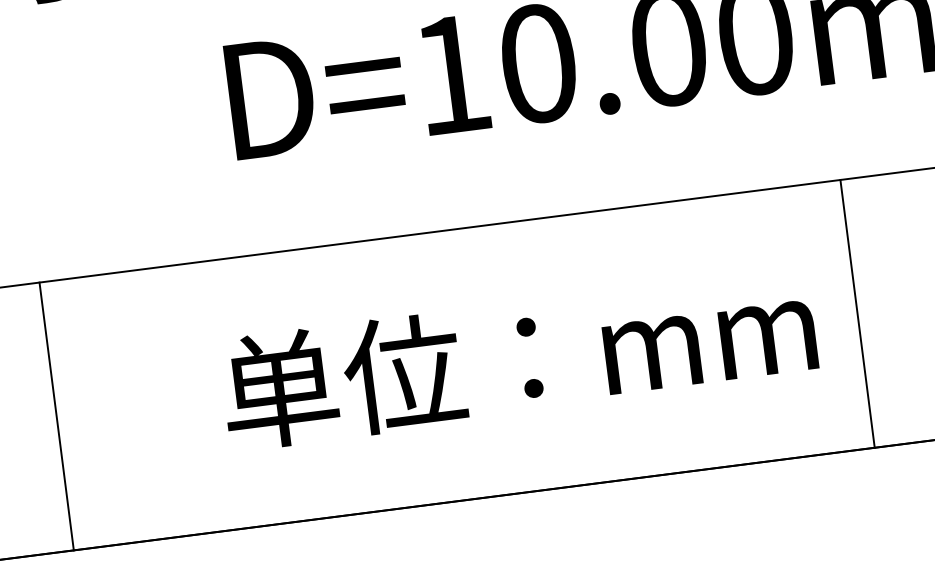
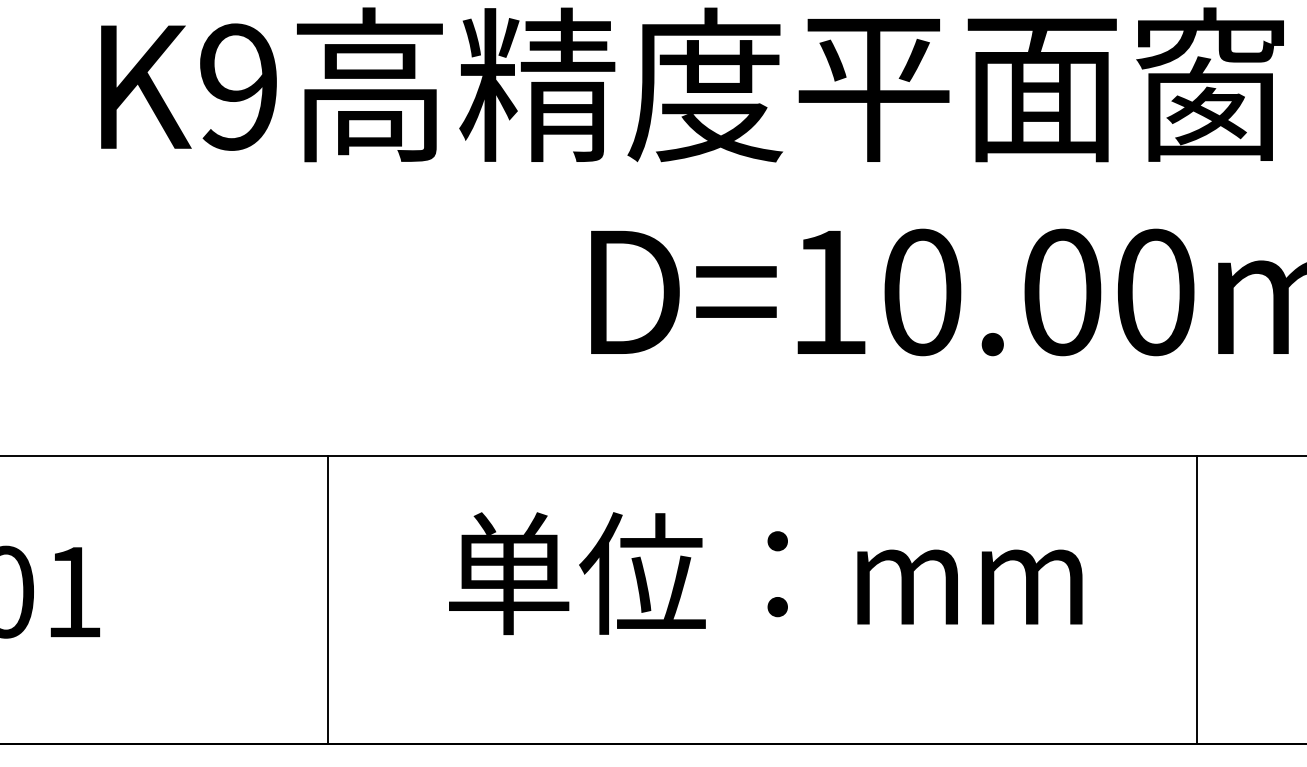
line: (857, 313) -> (1196, 599), moved
text: (518, 358) -> (765, 573), moved
line: (56, 415) -> (328, 599), moved

